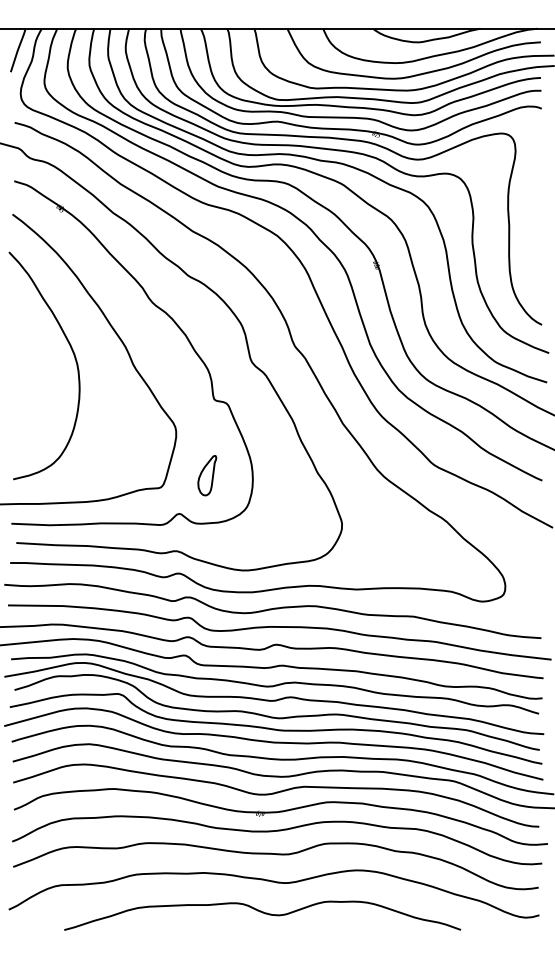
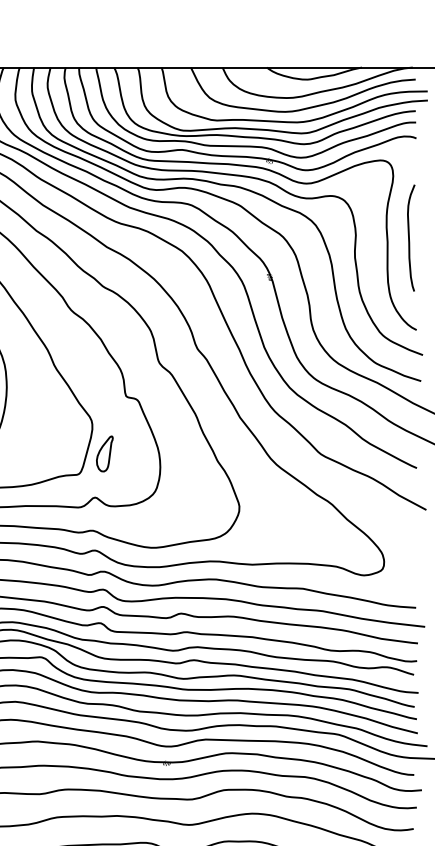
curve: (534, 220) -> (410, 237), added
part: (207, 475) -> (105, 453), moved

